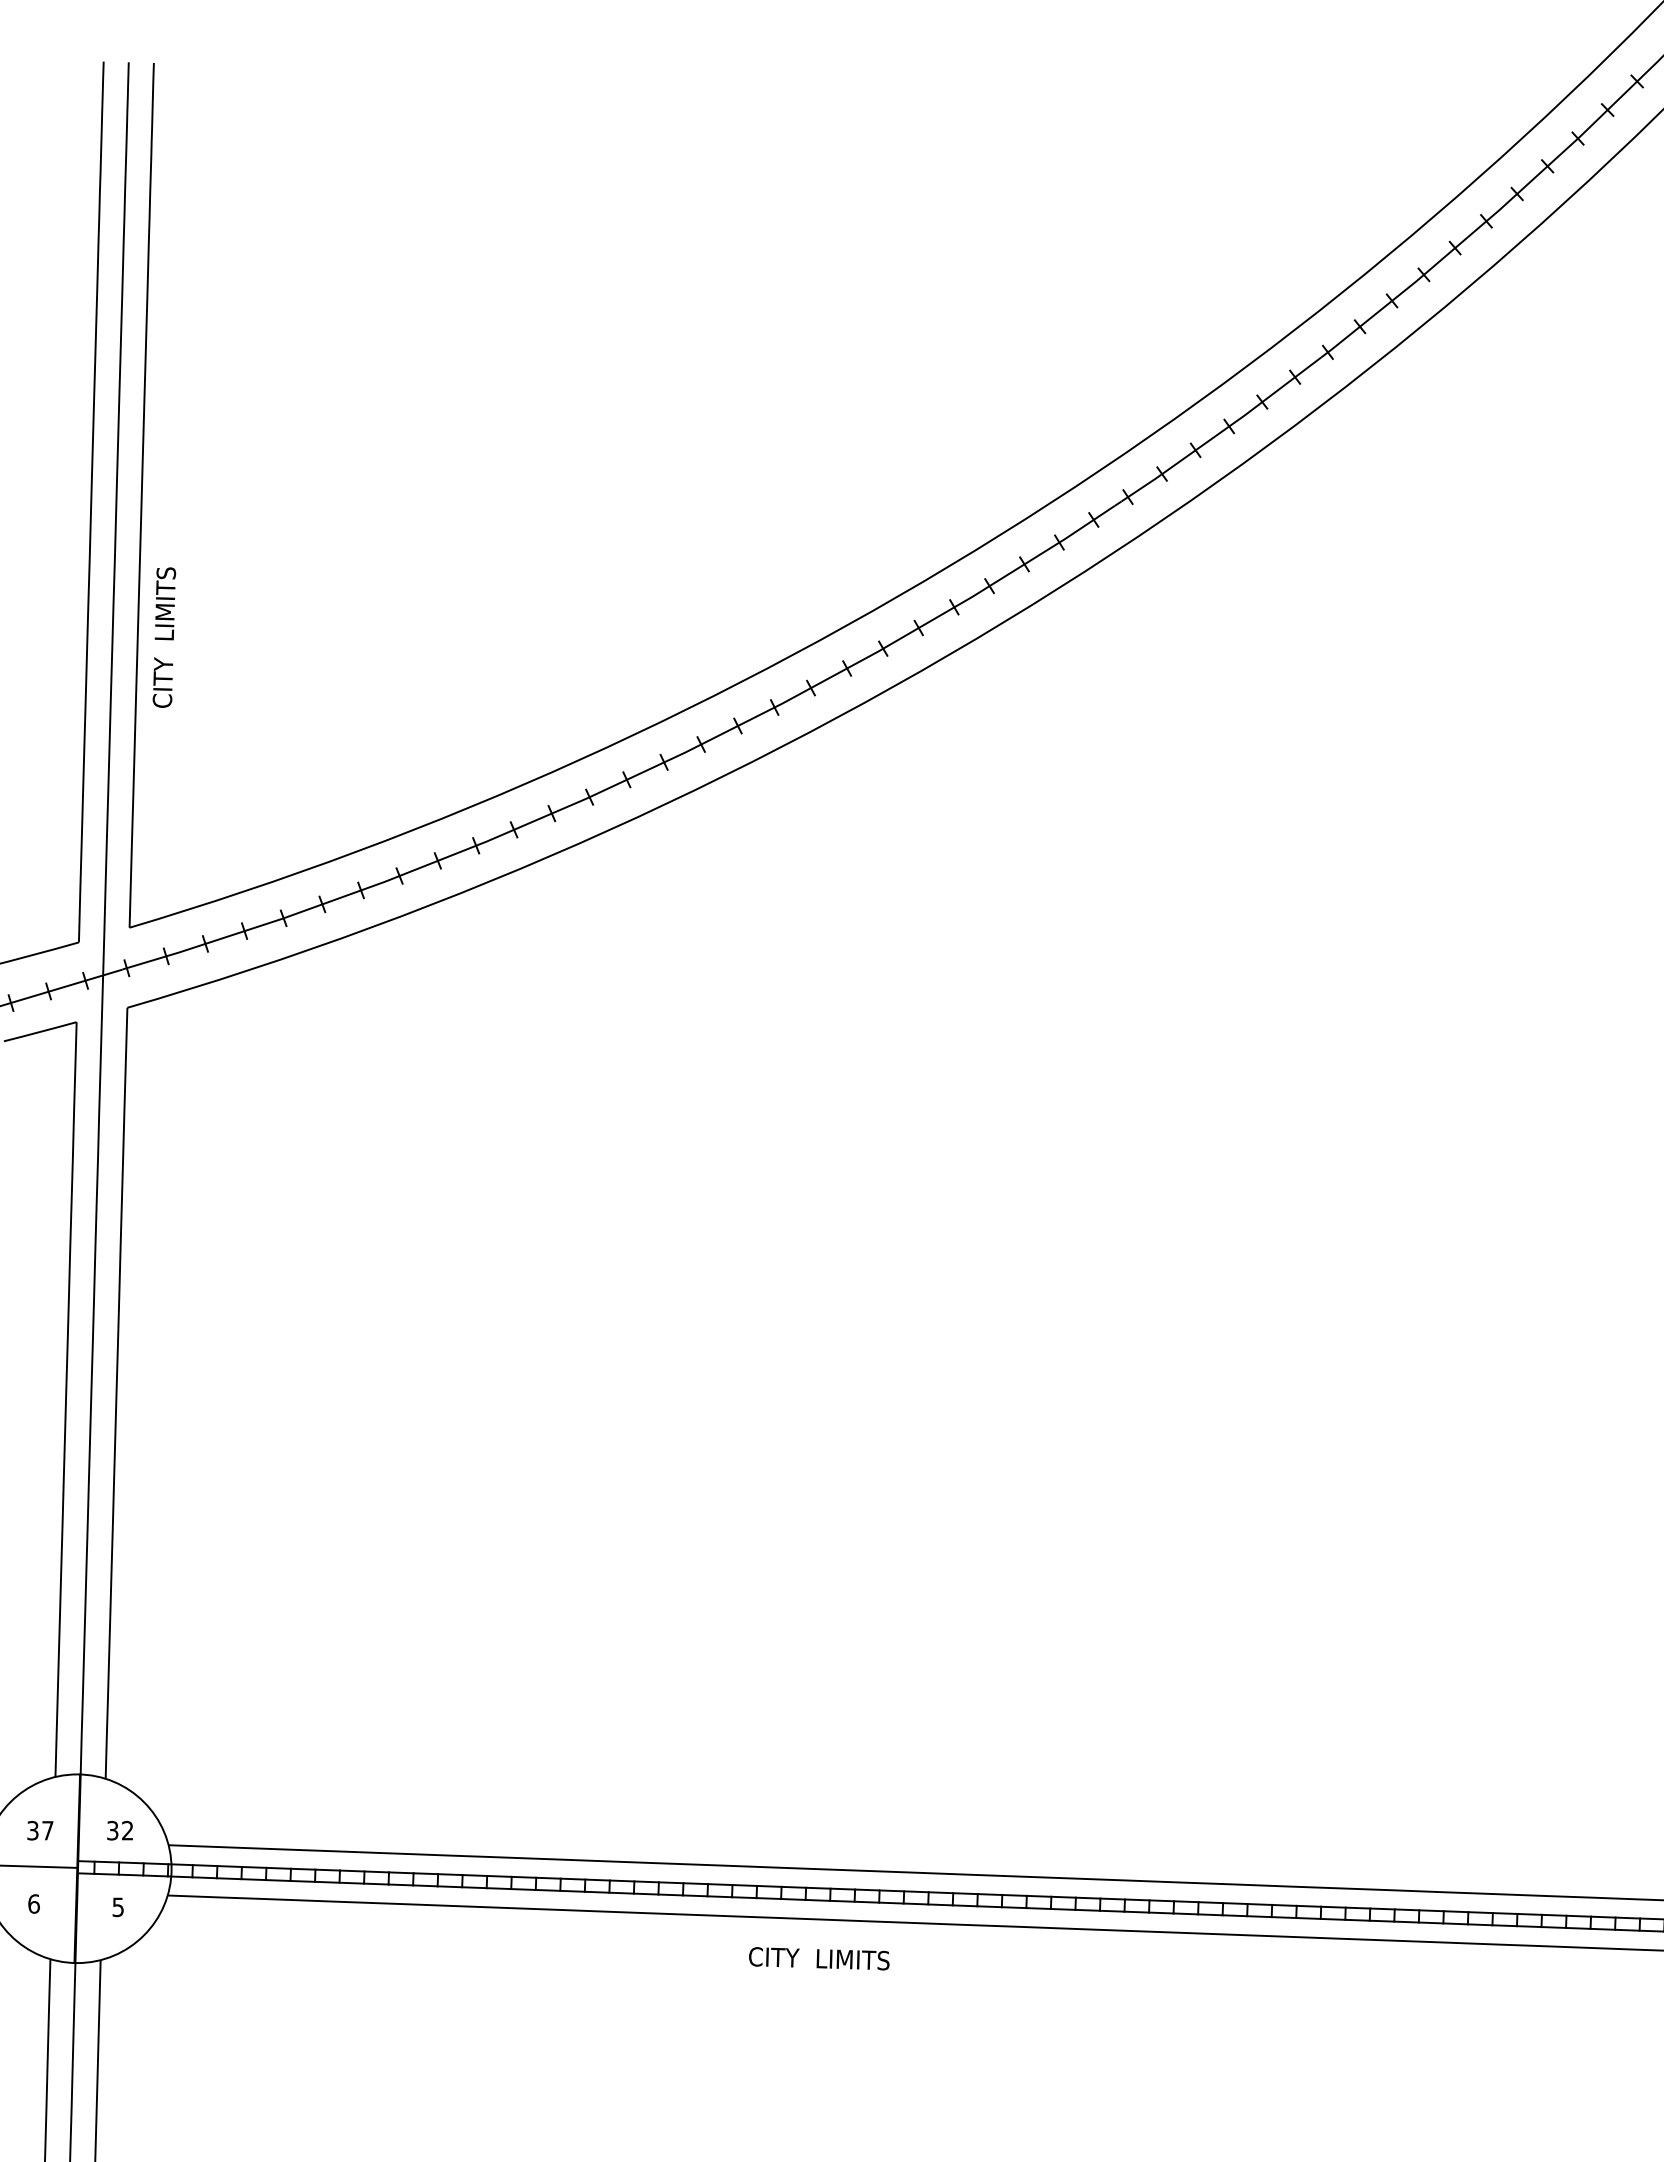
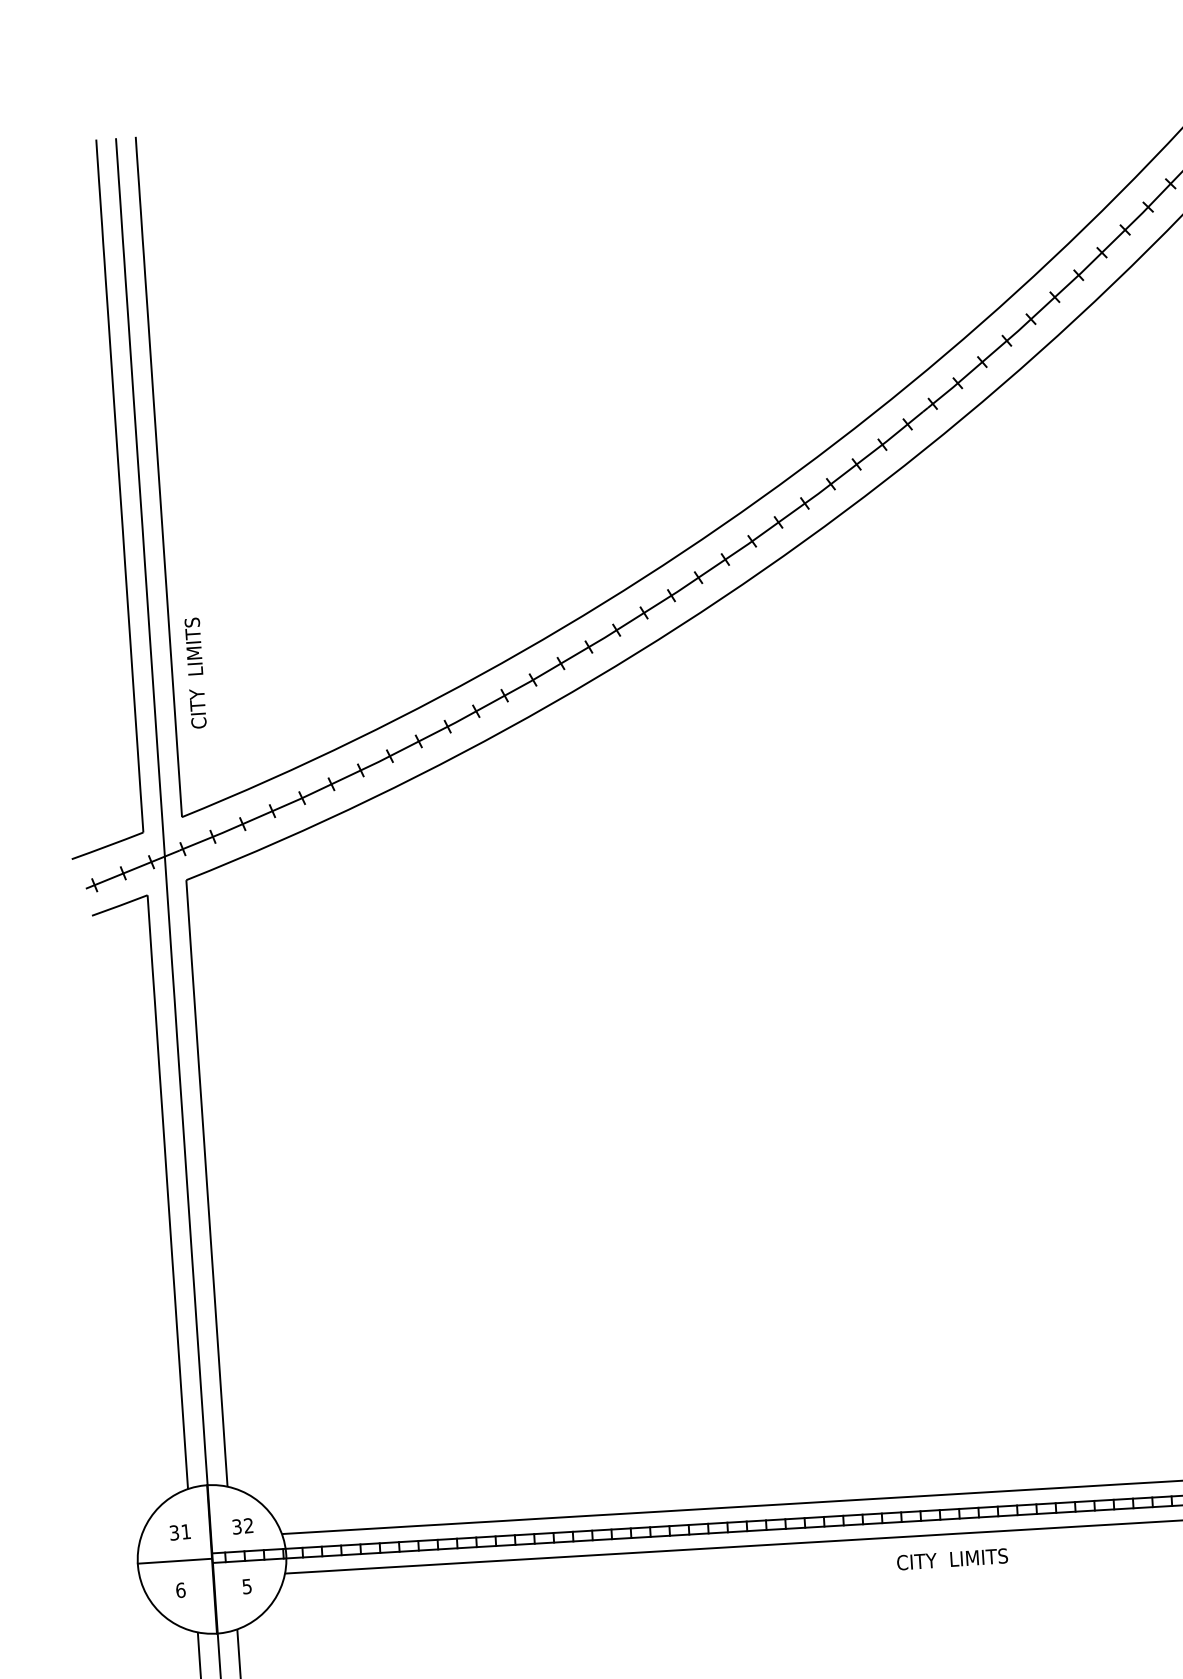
text: (164, 637) -> (195, 673), moved
text: (47, 1830) -> (185, 1531), 37 -> 31
text: (819, 1958) -> (952, 1559), moved

